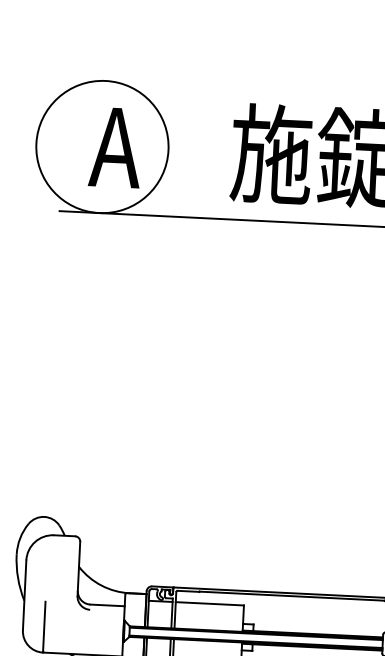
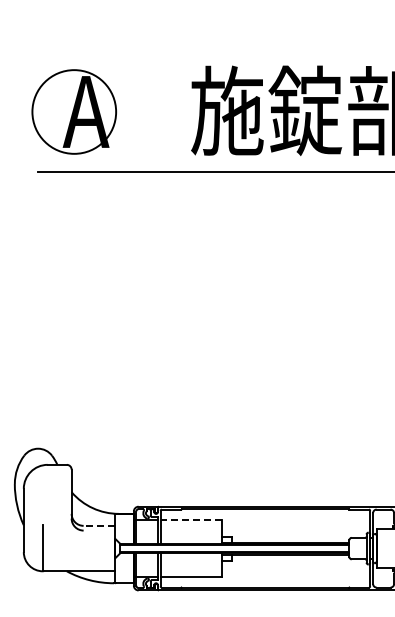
circle: (102, 146) -> (74, 111), size x0.7
line: (209, 603) -> (191, 519), solid -> dashed
line: (107, 605) -> (99, 525), solid -> dashed

